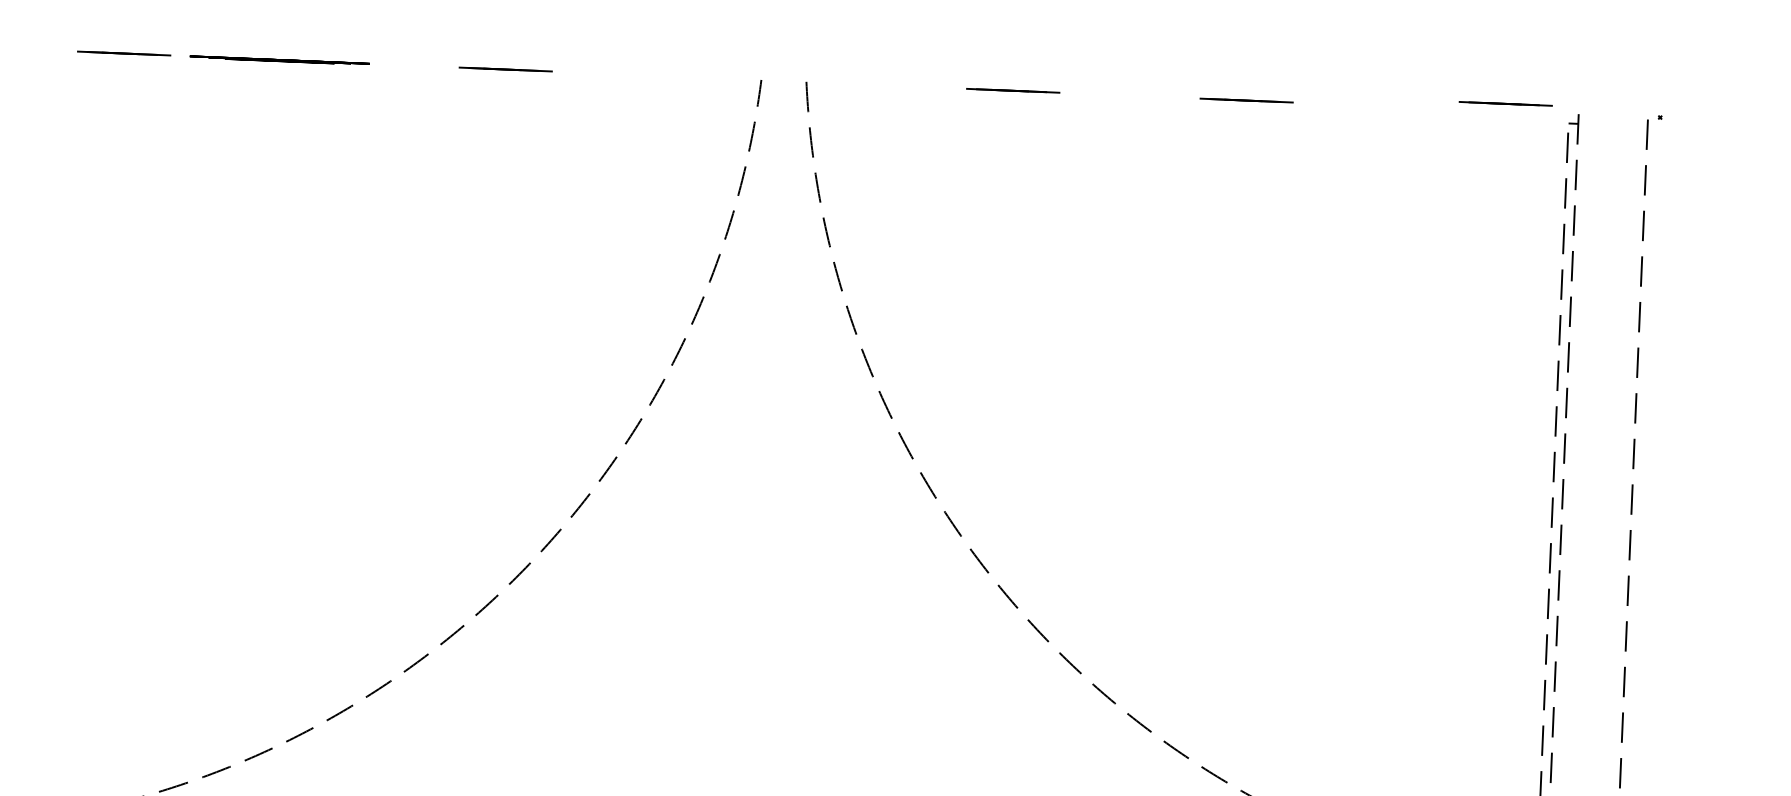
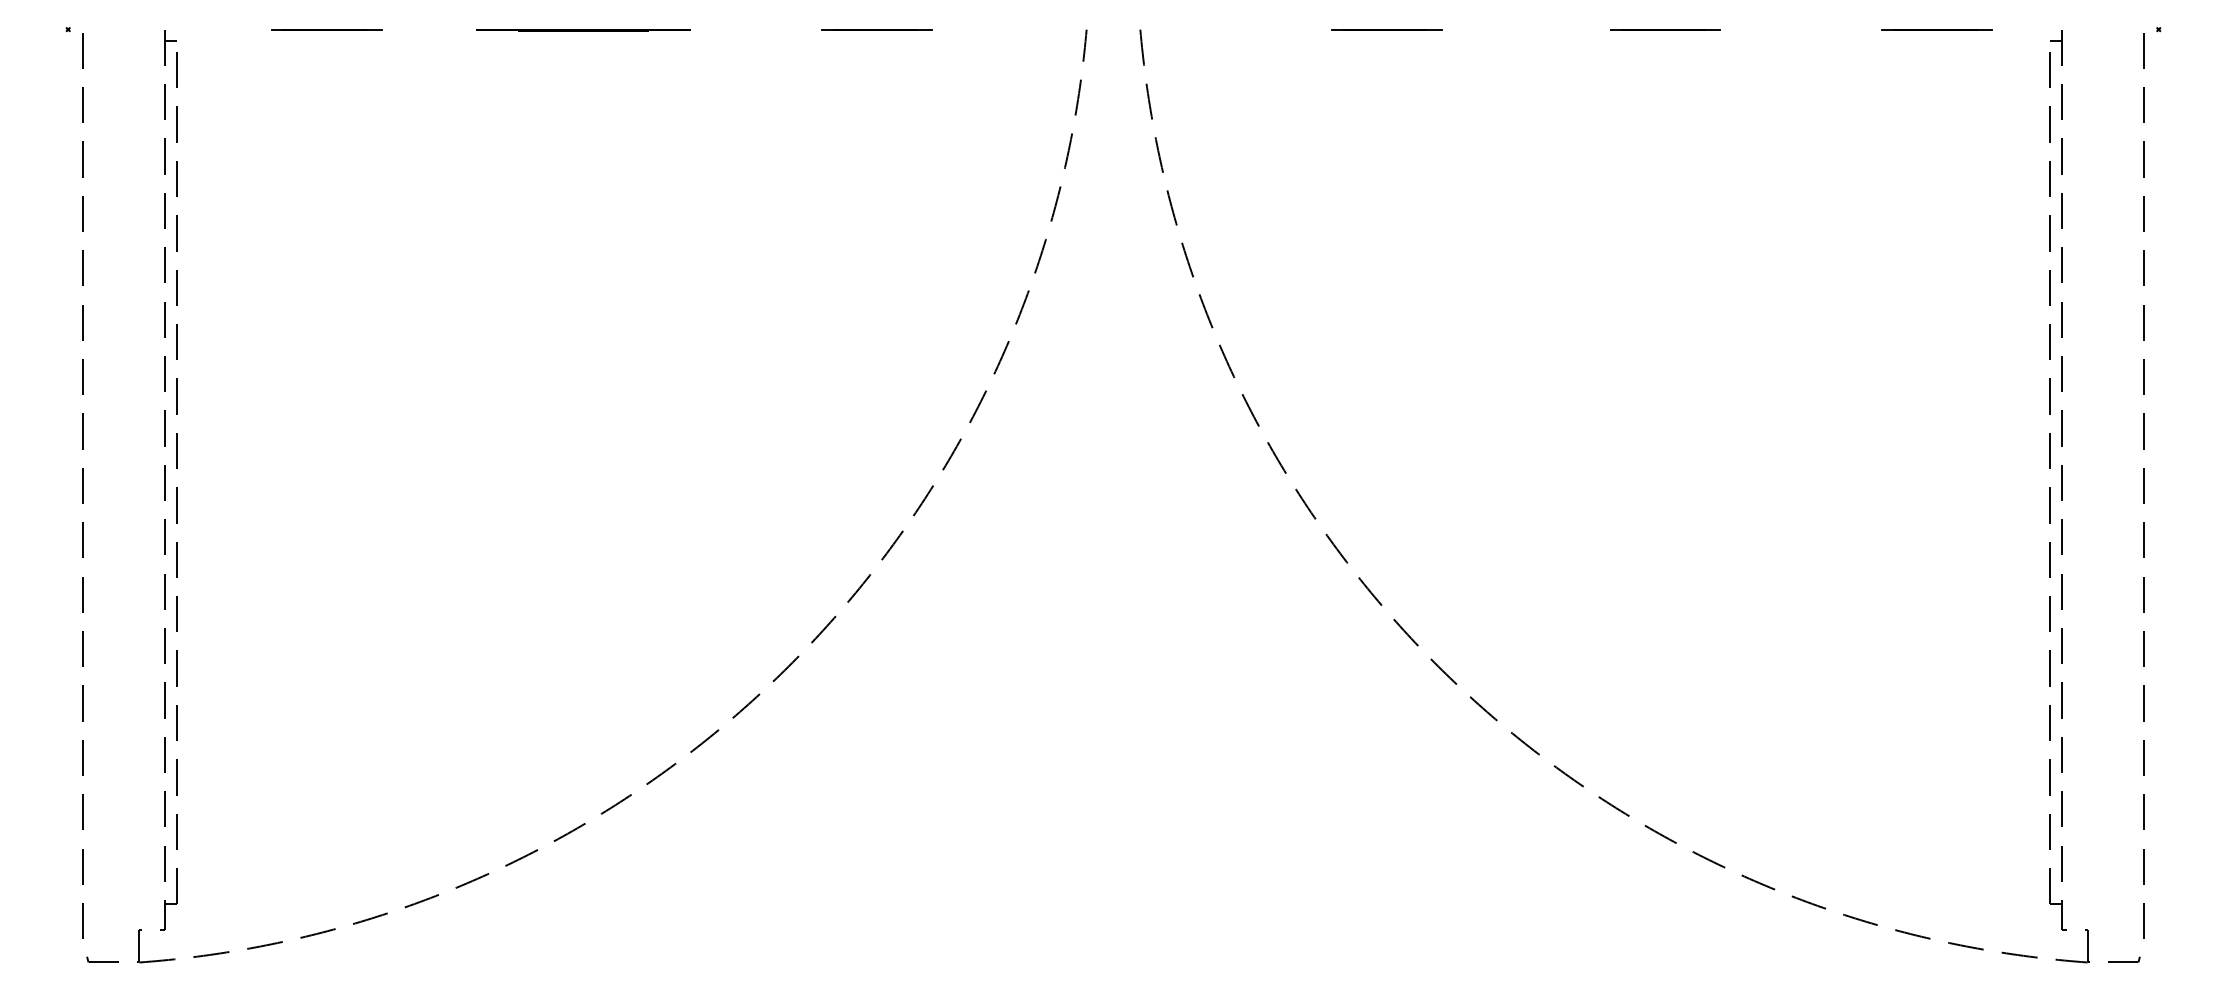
line: (280, 60) -> (583, 30), moved
line: (505, 69) -> (876, 29), moved
line: (1505, 103) -> (1936, 29), moved

